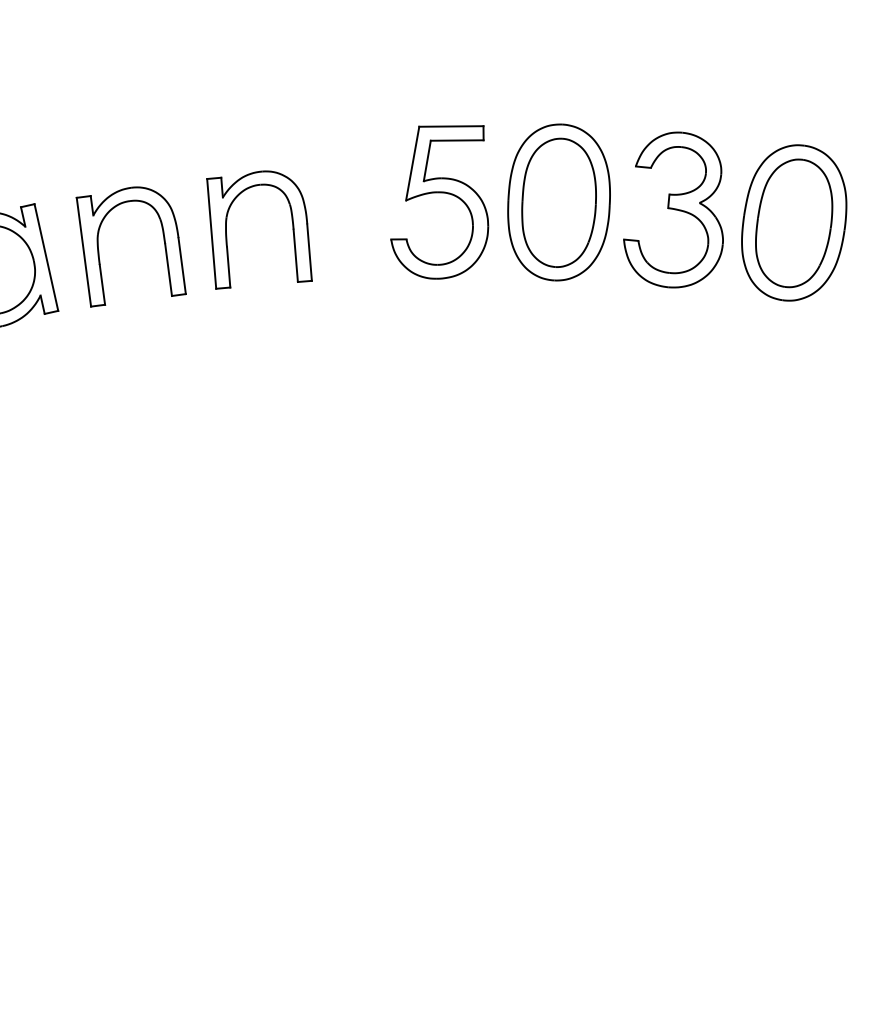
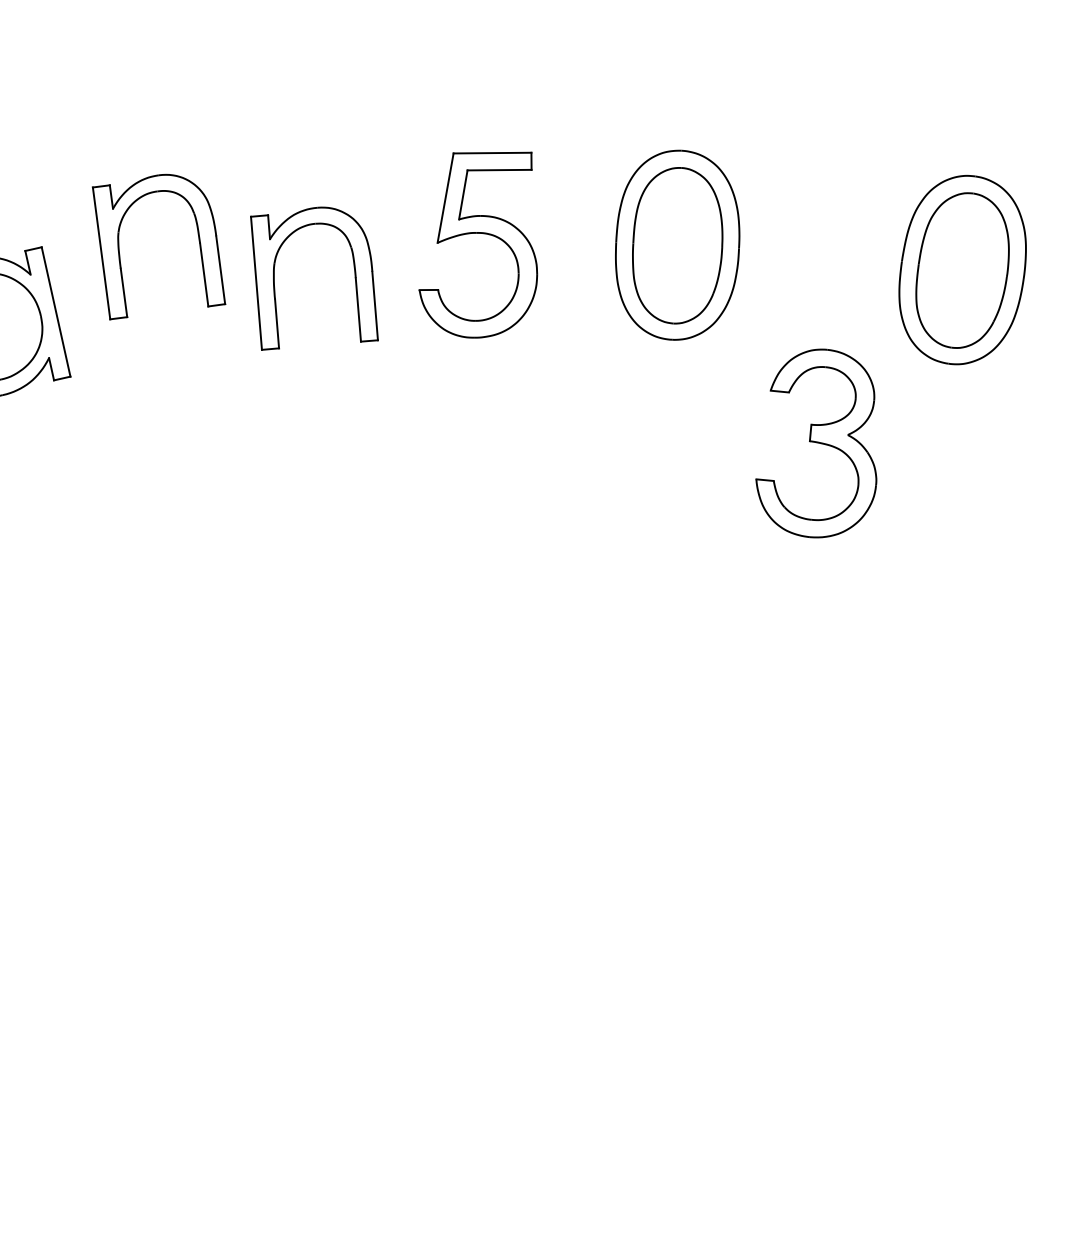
part: (439, 193) -> (478, 234), moved
part: (673, 209) -> (816, 442), moved
part: (99, 250) -> (120, 251), moved

